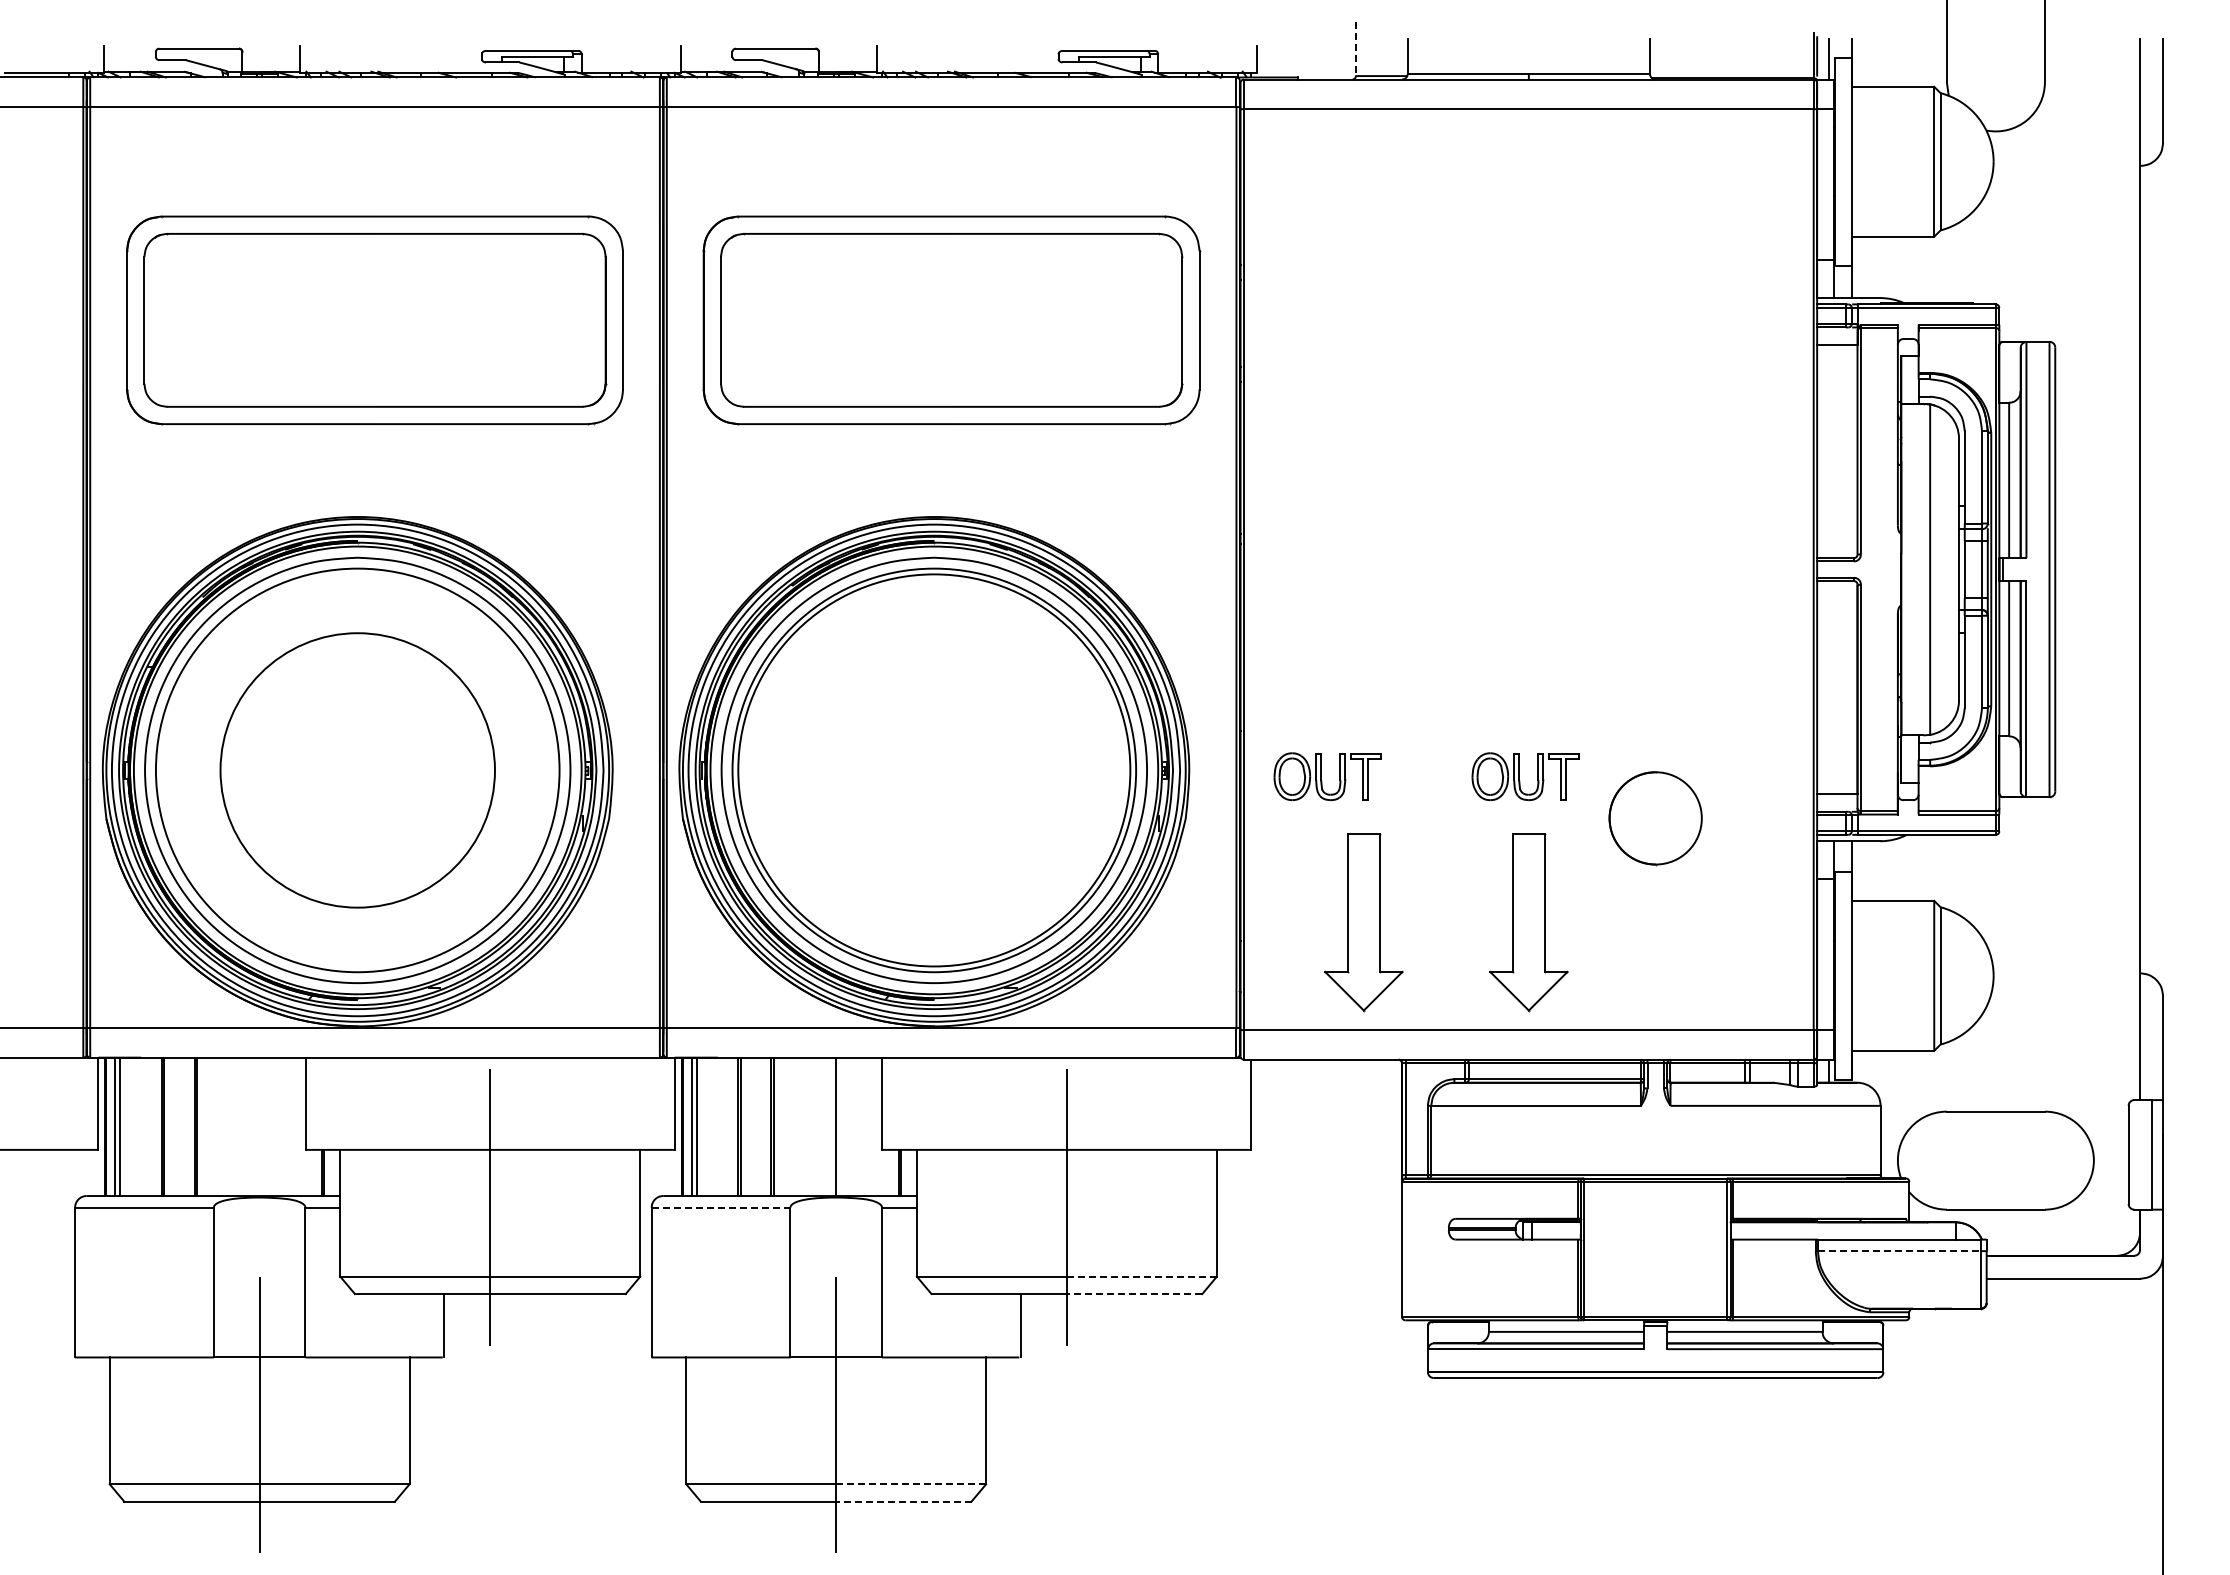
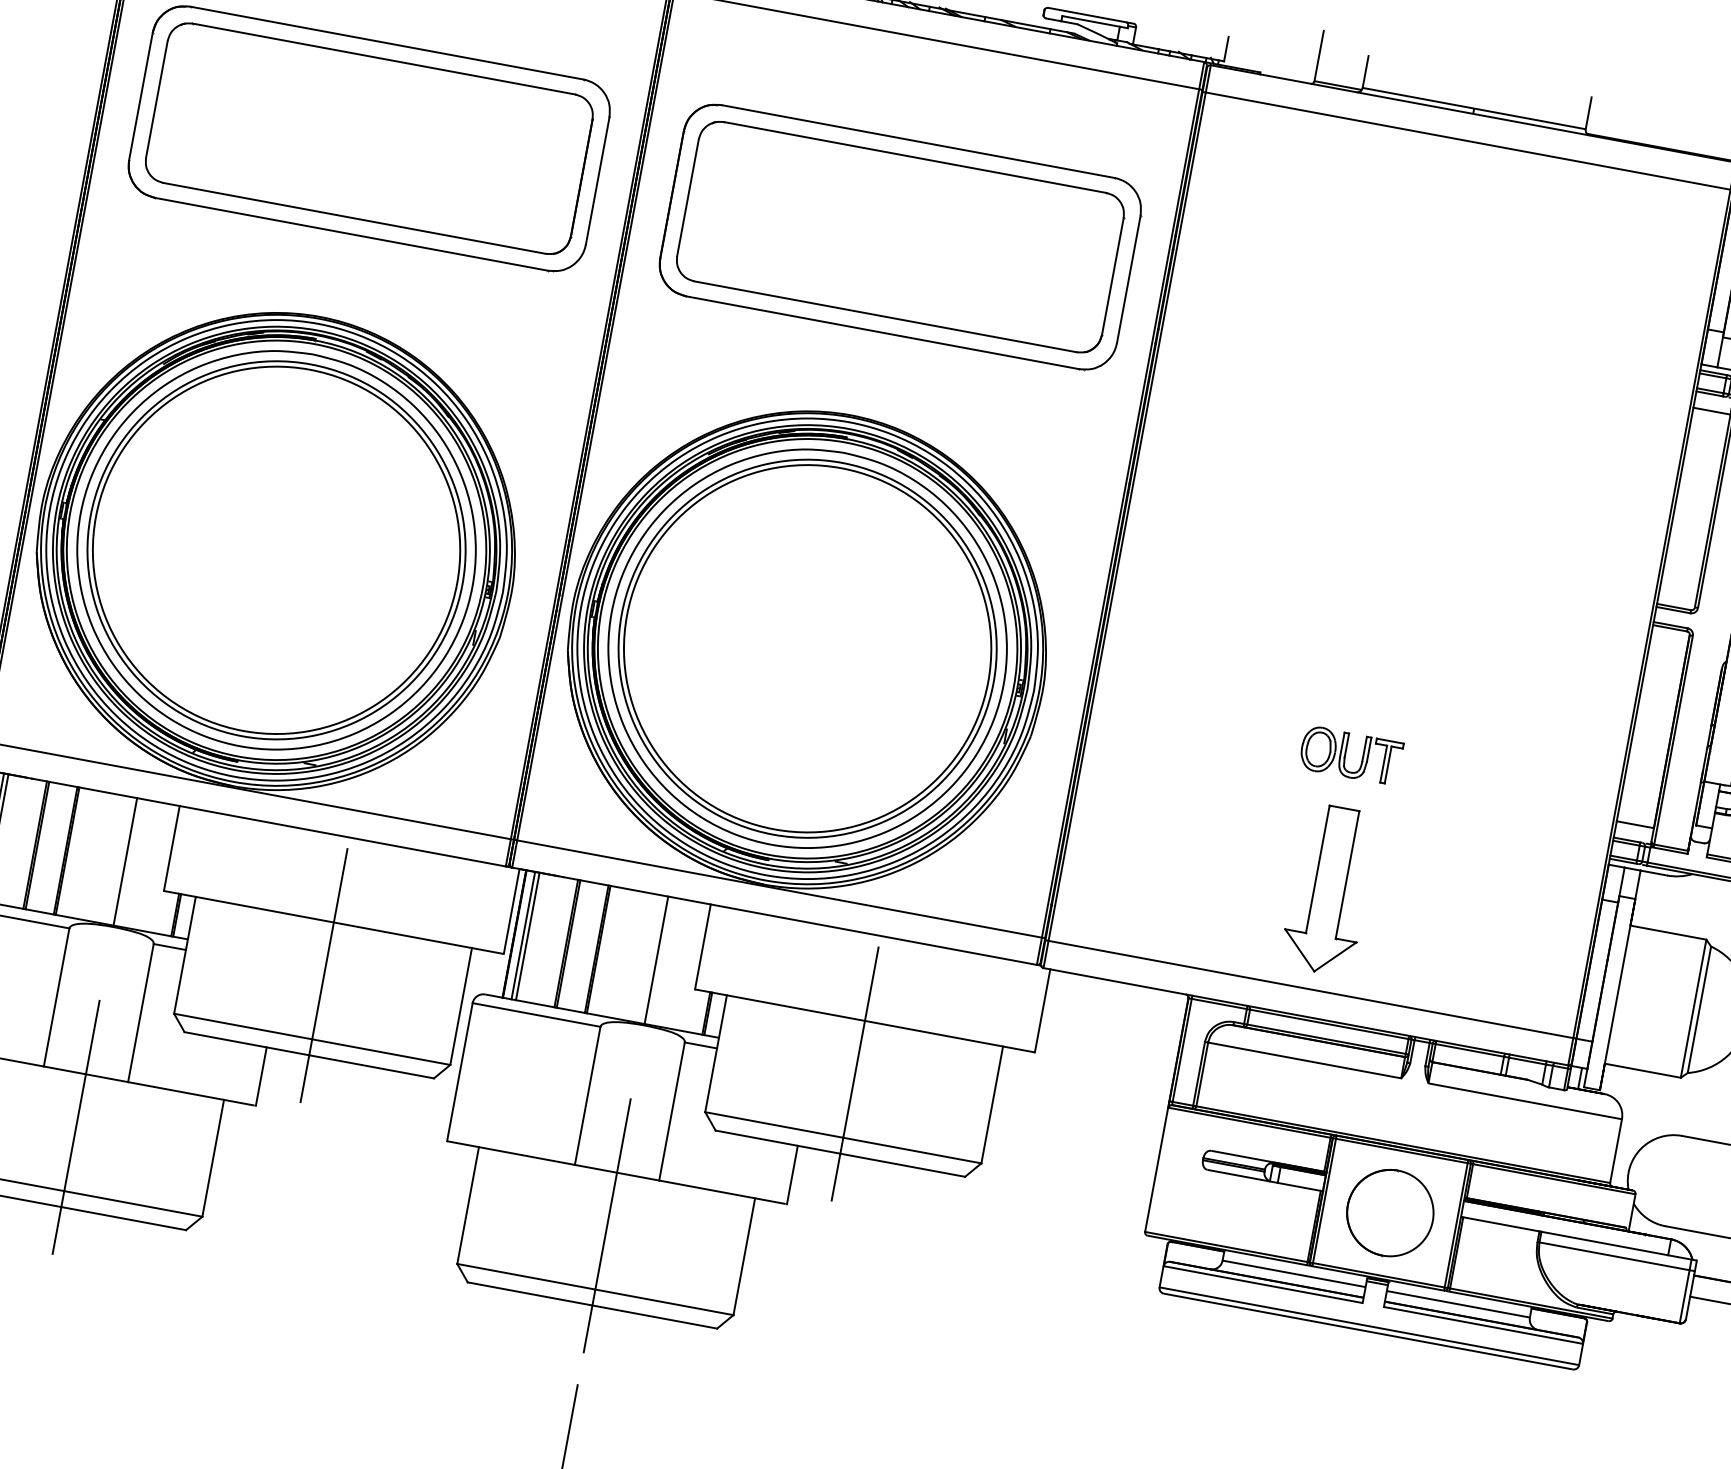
line: (1355, 49) -> (1318, 56), dashed -> solid
circle: (357, 770) -> (276, 550), size x1.43
part: (1327, 776) -> (1168, 721), removed
part: (1655, 818) -> (1390, 1213), moved
part: (1363, 922) -> (1176, 862), removed
line: (259, 1126) -> (125, 861), added
line: (721, 1207) -> (536, 1015), dashed -> solid
line: (1899, 1251) -> (1614, 1256), dashed -> solid
line: (1141, 1276) -> (912, 1150), dashed -> solid
line: (1134, 1294) -> (902, 1165), dashed -> solid
line: (911, 1484) -> (664, 1302), dashed -> solid
line: (903, 1501) -> (654, 1316), dashed -> solid

